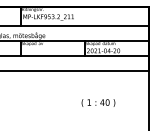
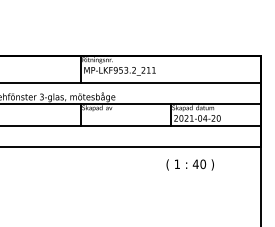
text: (97, 102) -> (189, 164), moved

